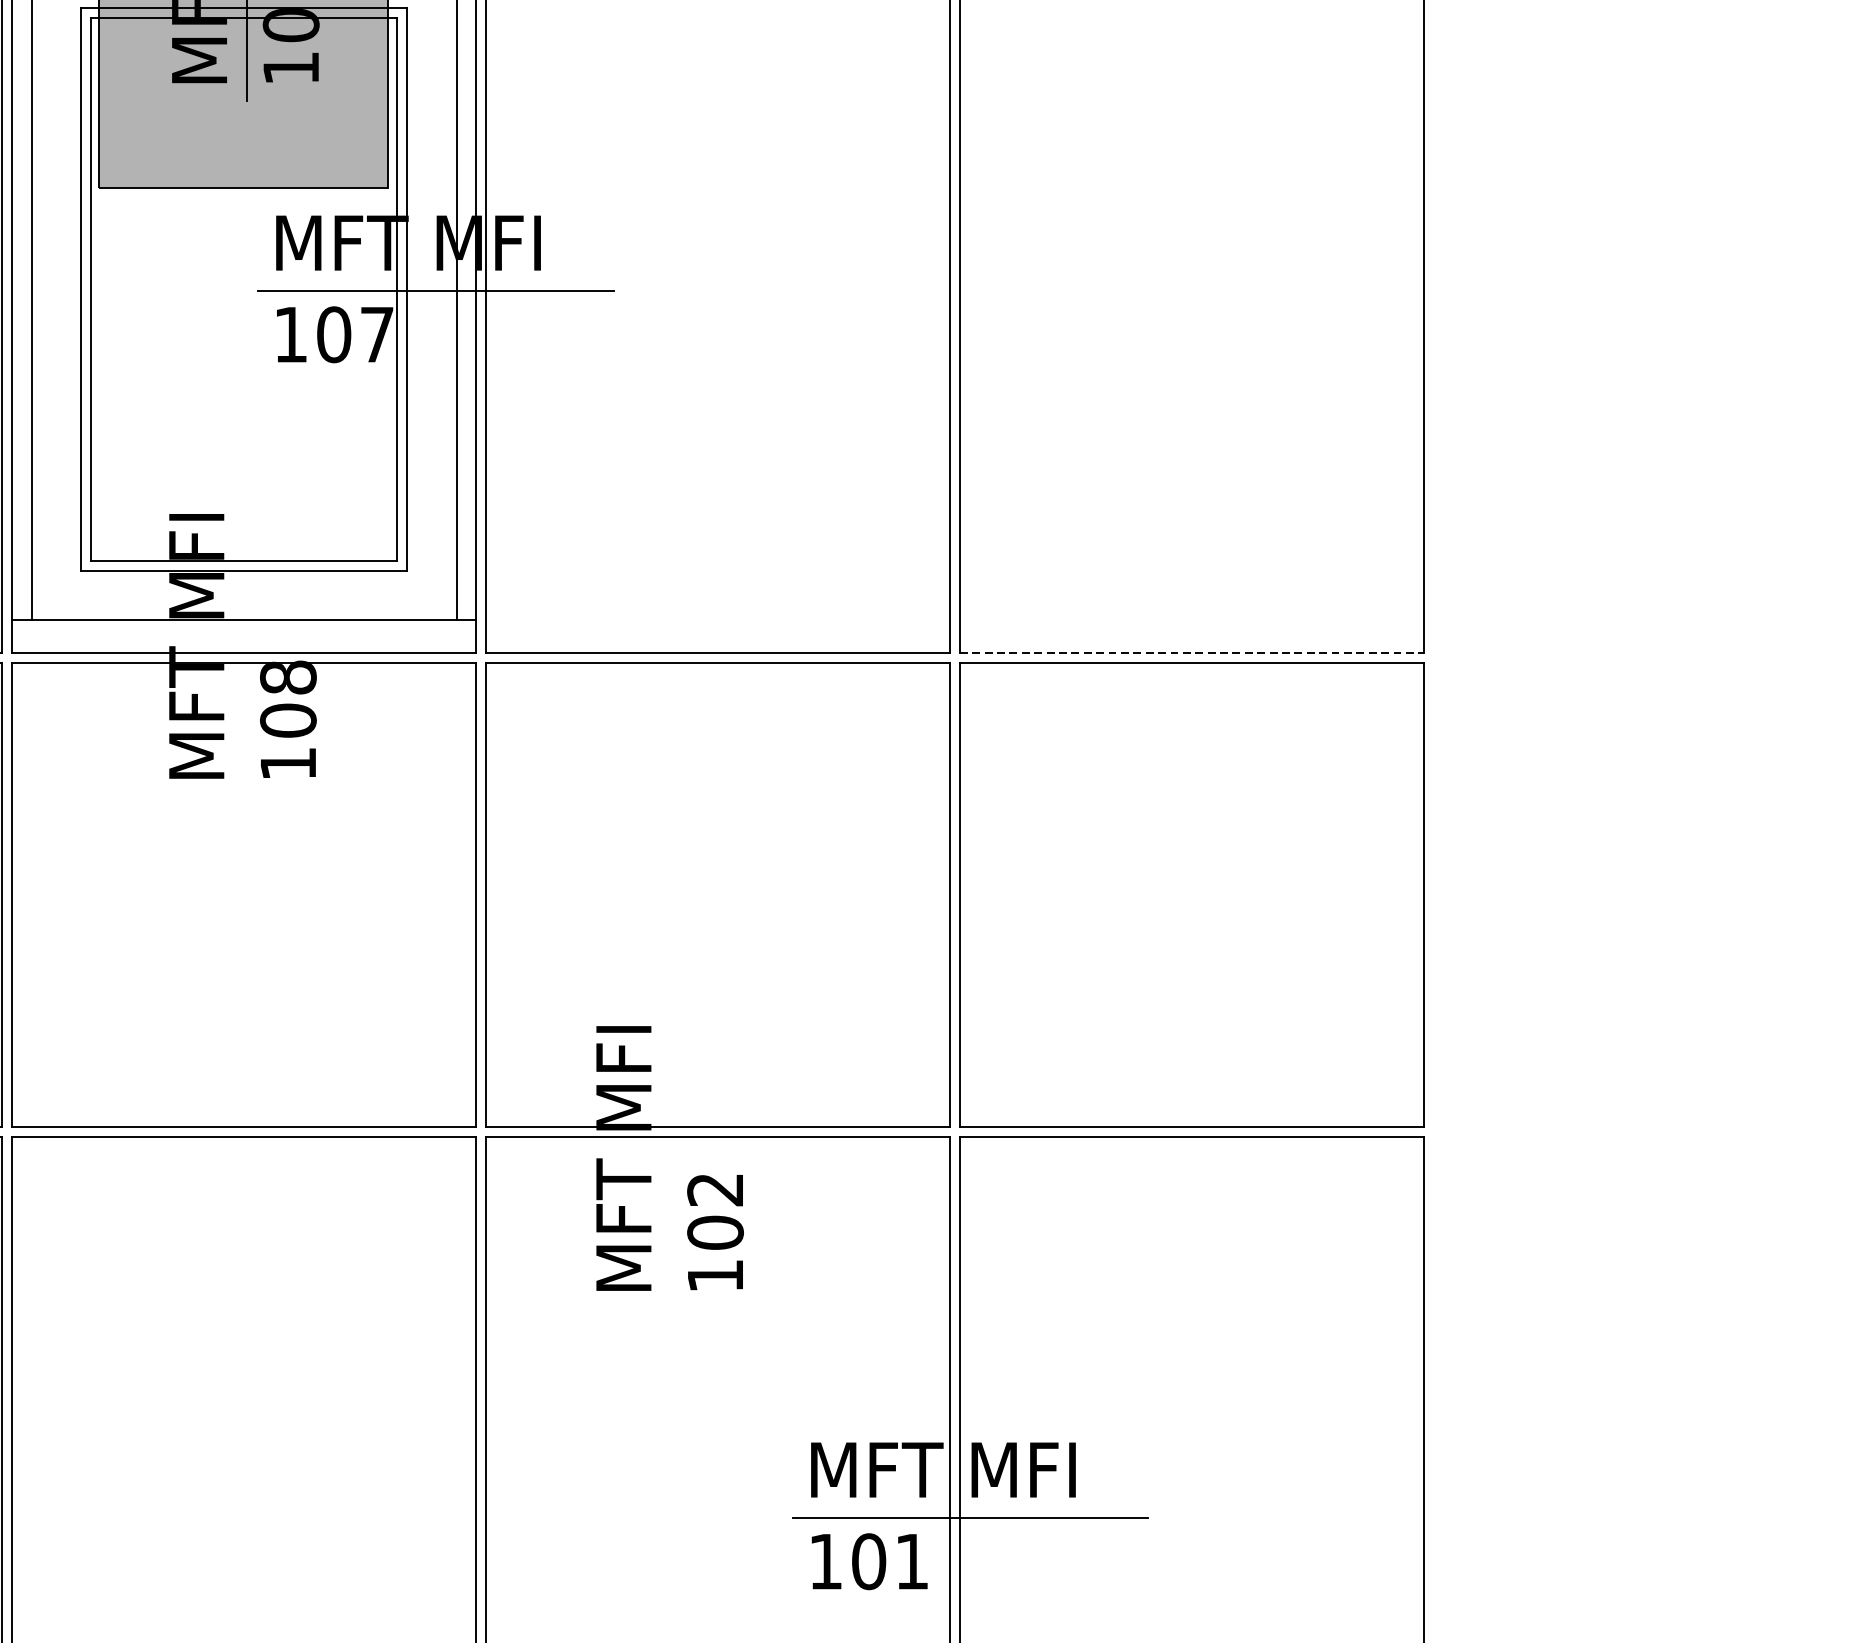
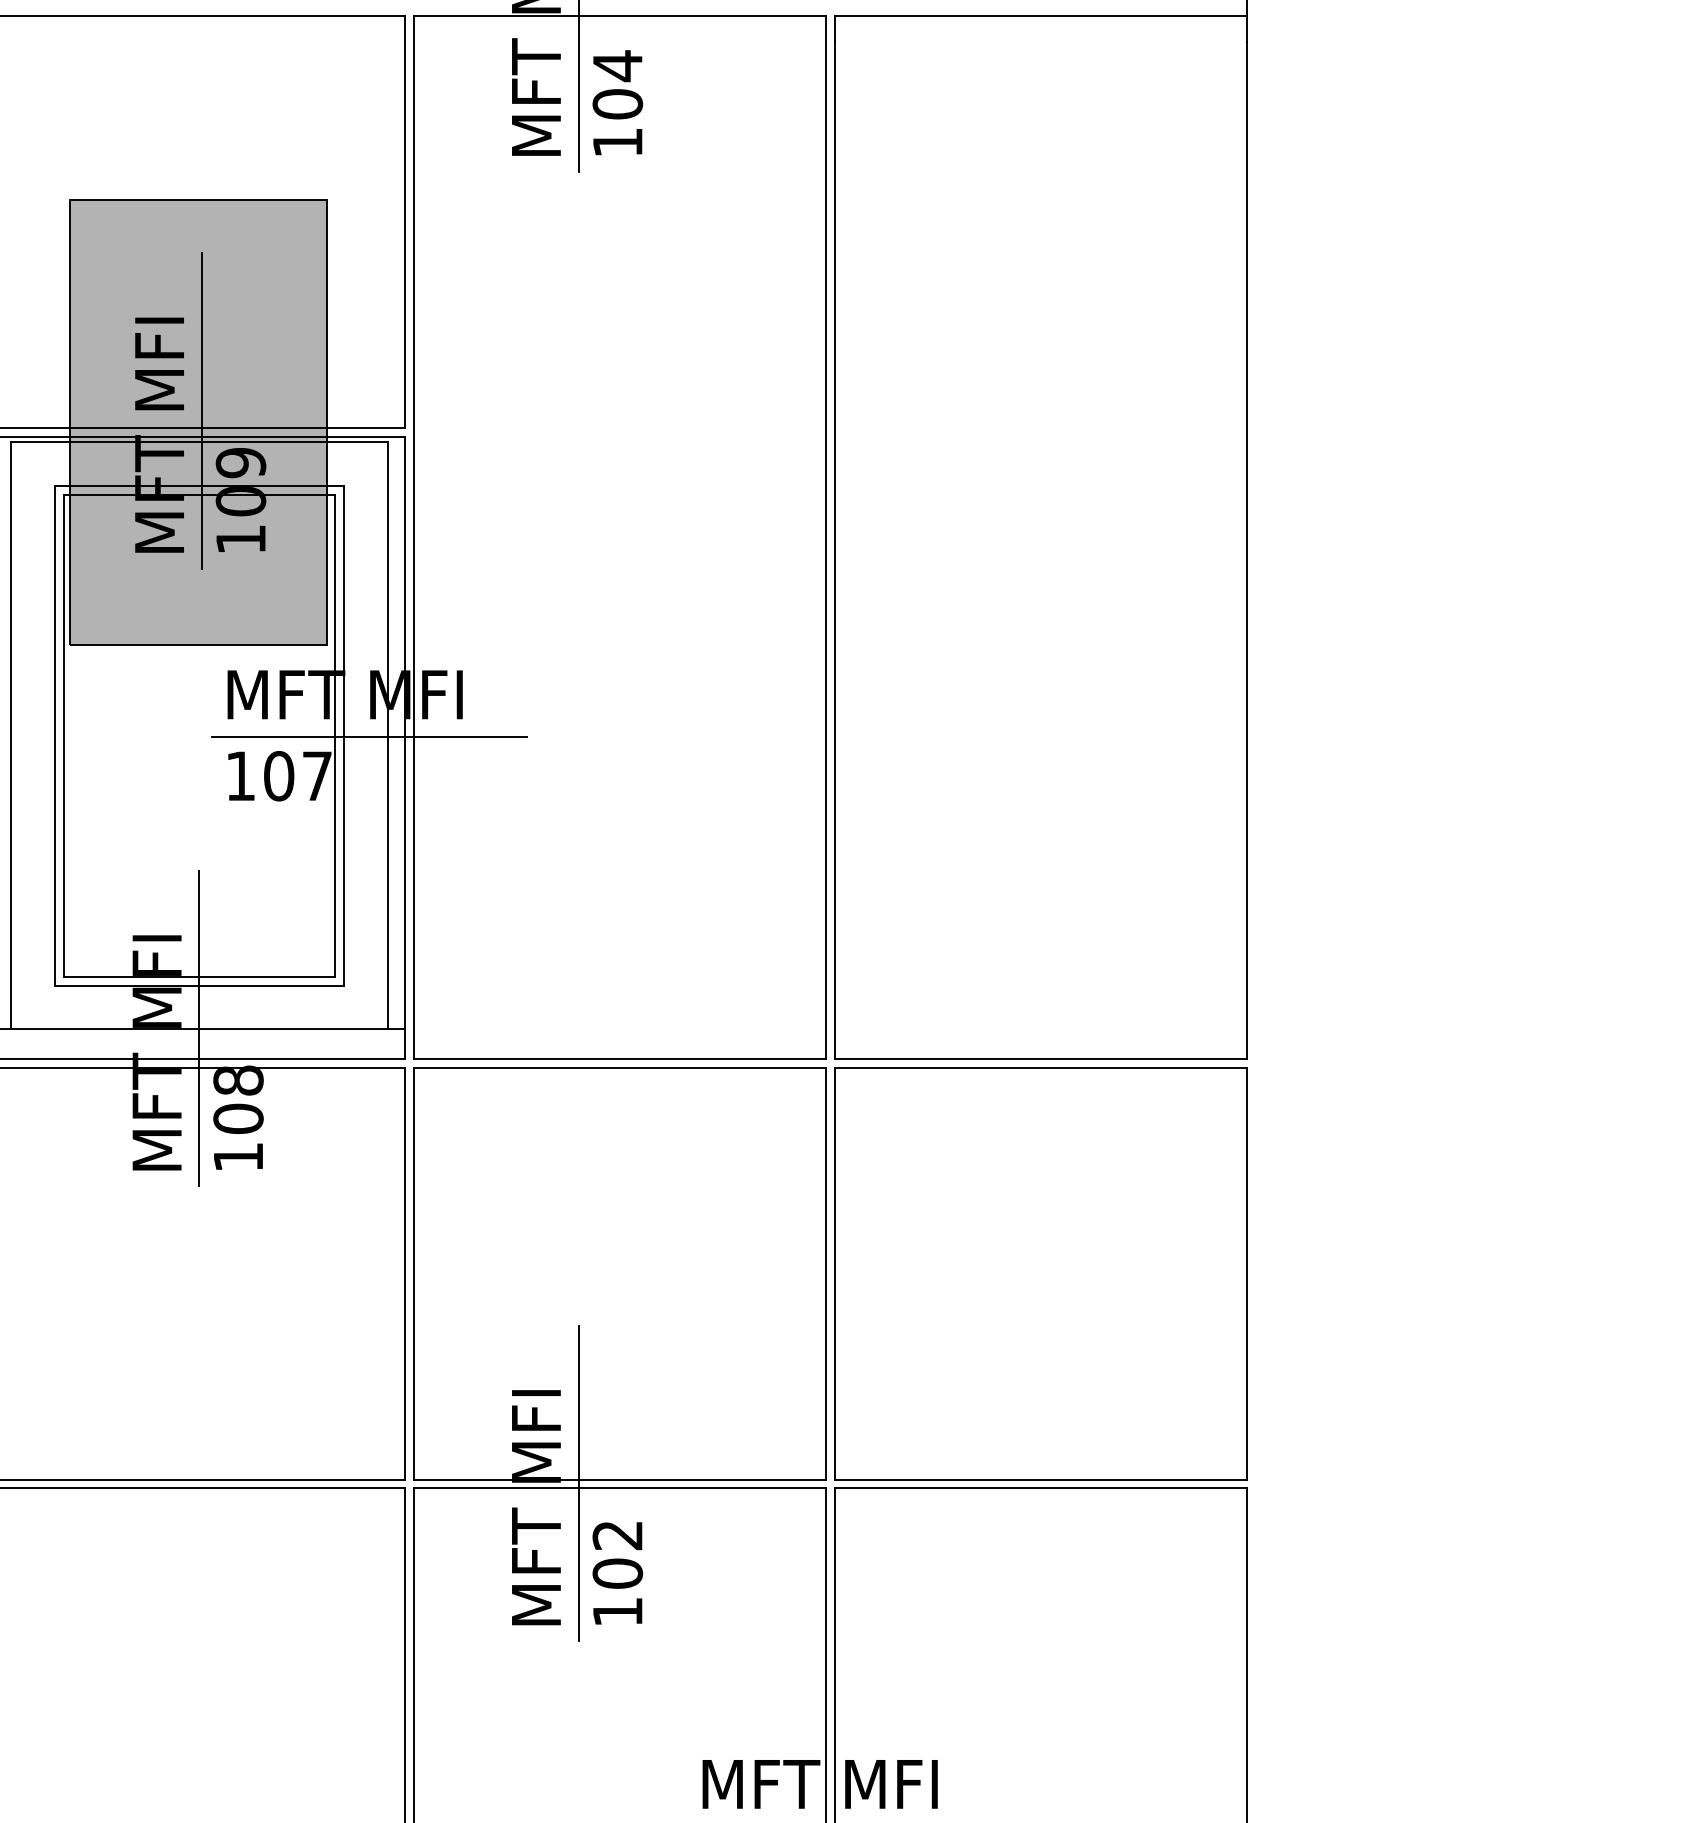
line: (244, 618) -> (199, 1028), added
line: (1191, 652) -> (1040, 1058), dashed -> solid
line: (671, 1131) -> (578, 1483), added

